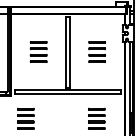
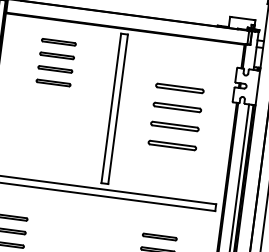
part: (38, 51) -> (55, 61), moved
part: (96, 51) -> (174, 115), size x1.4

